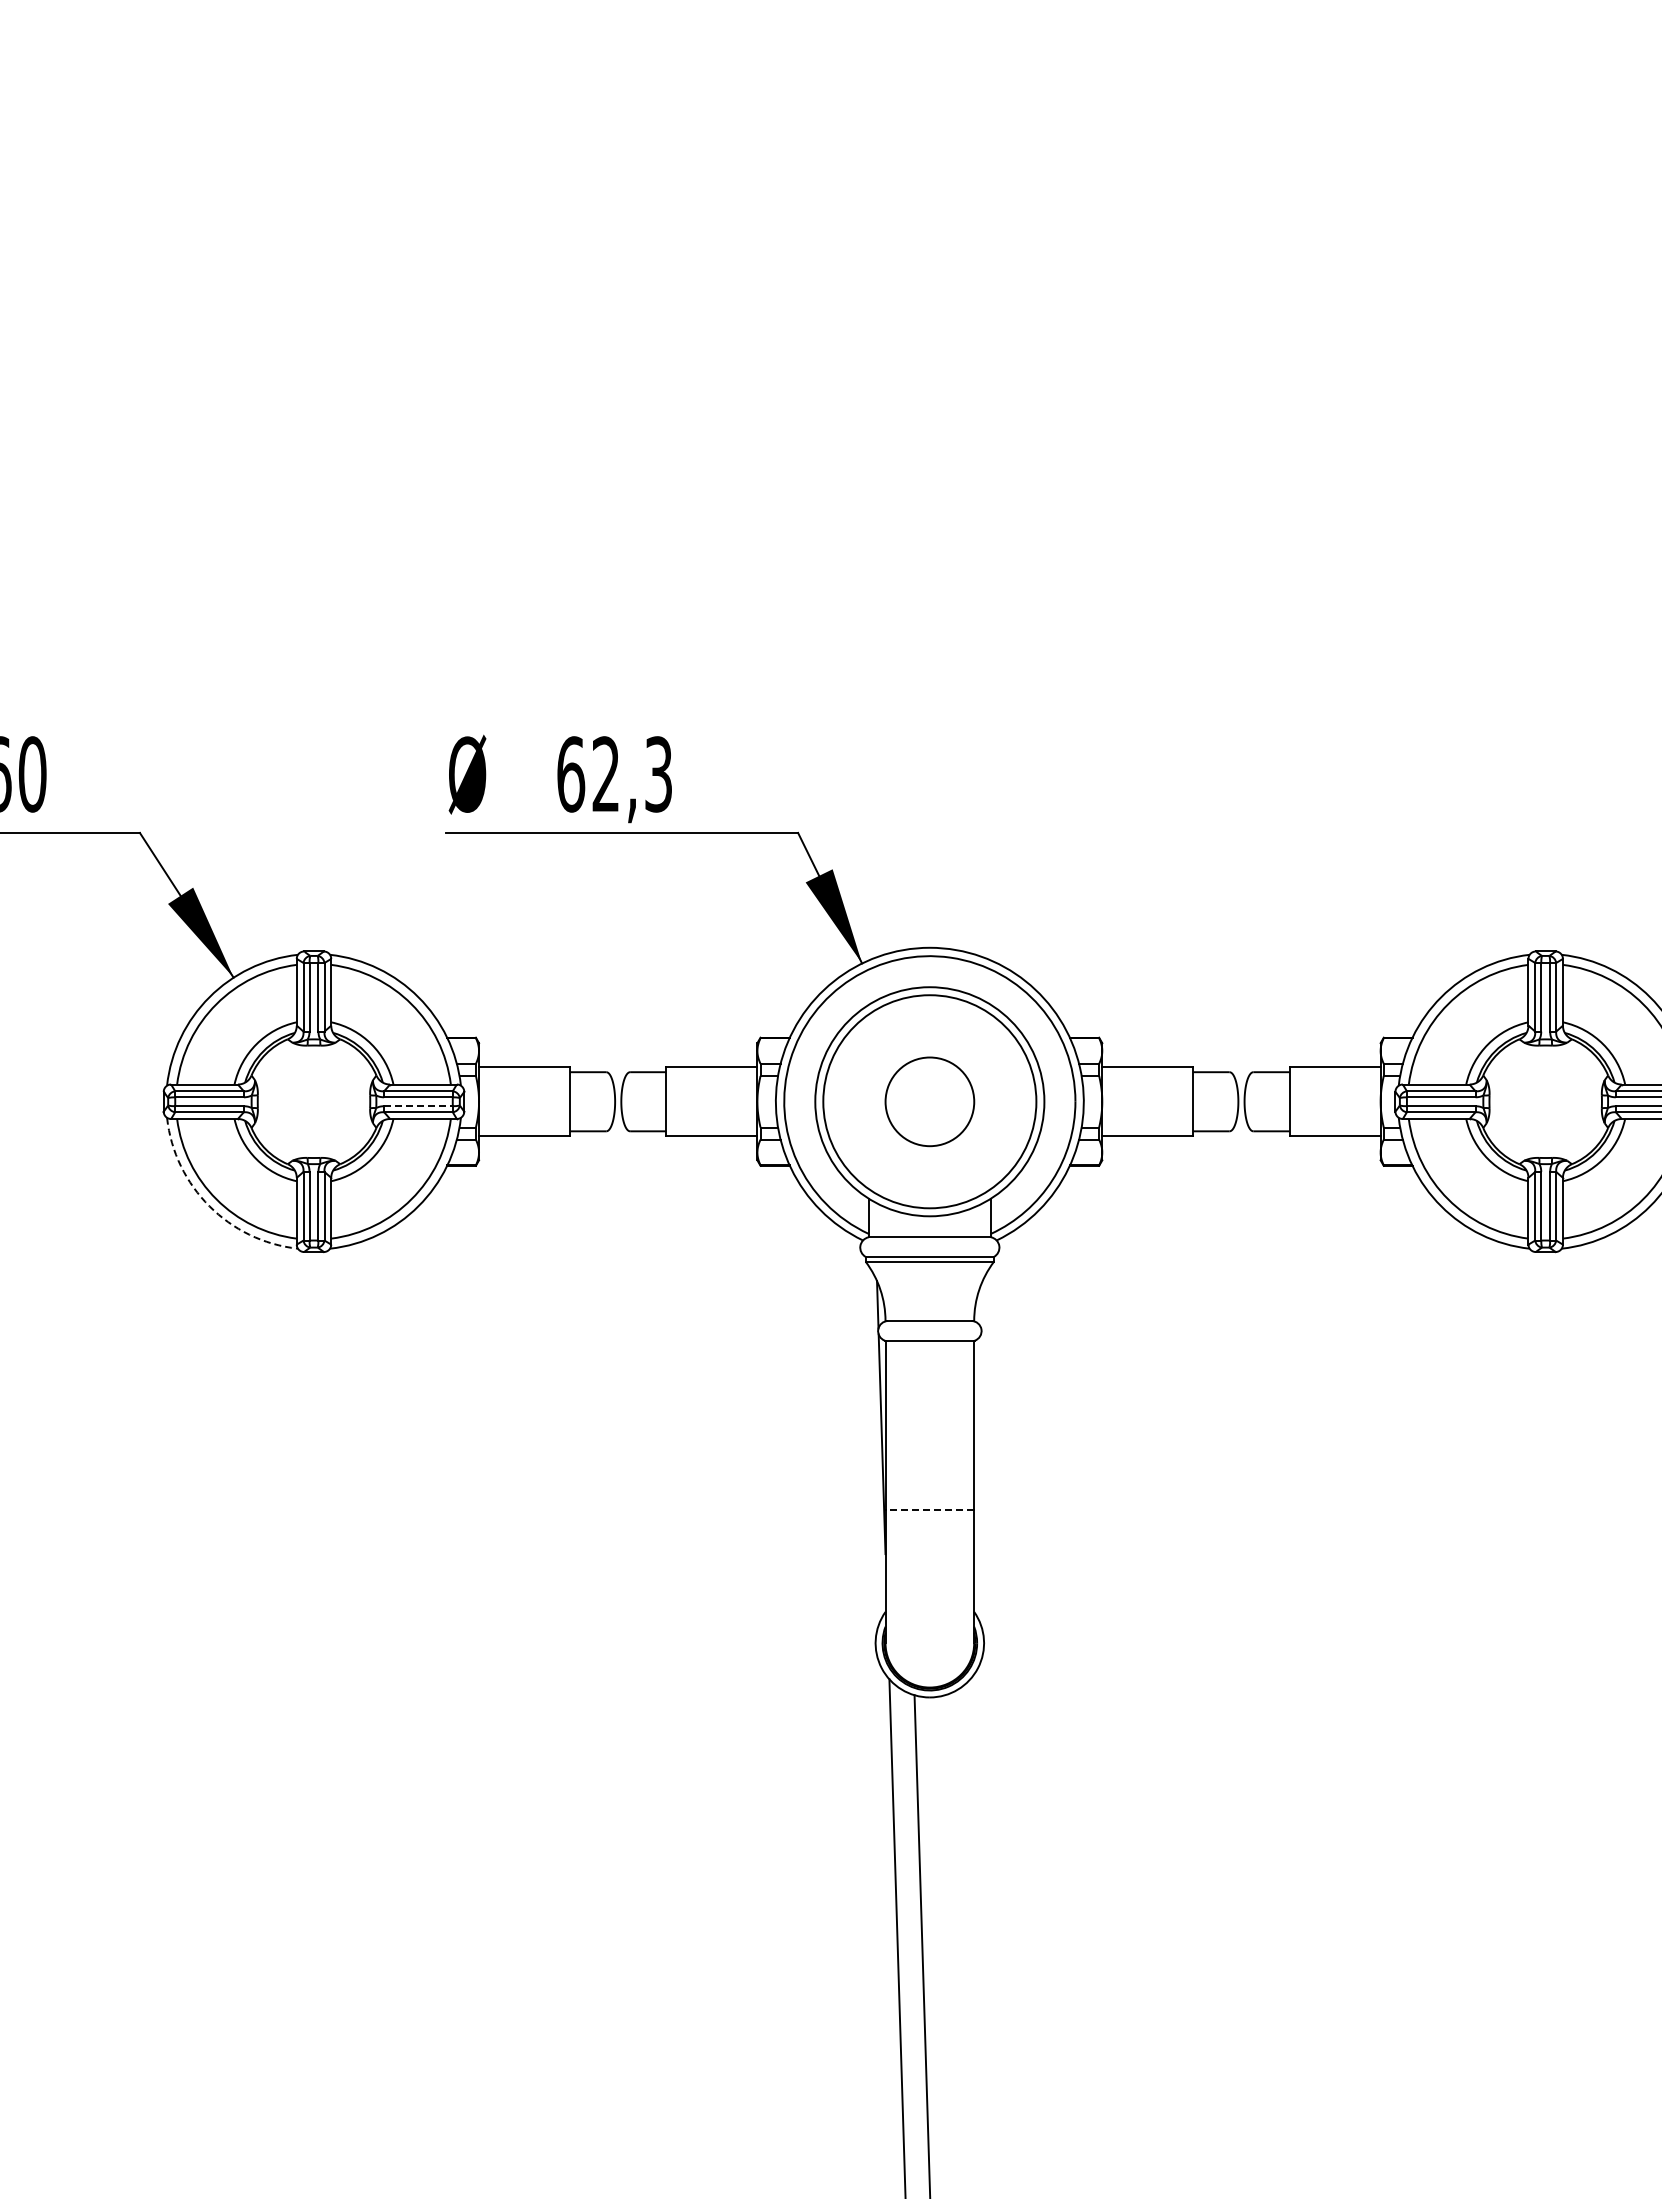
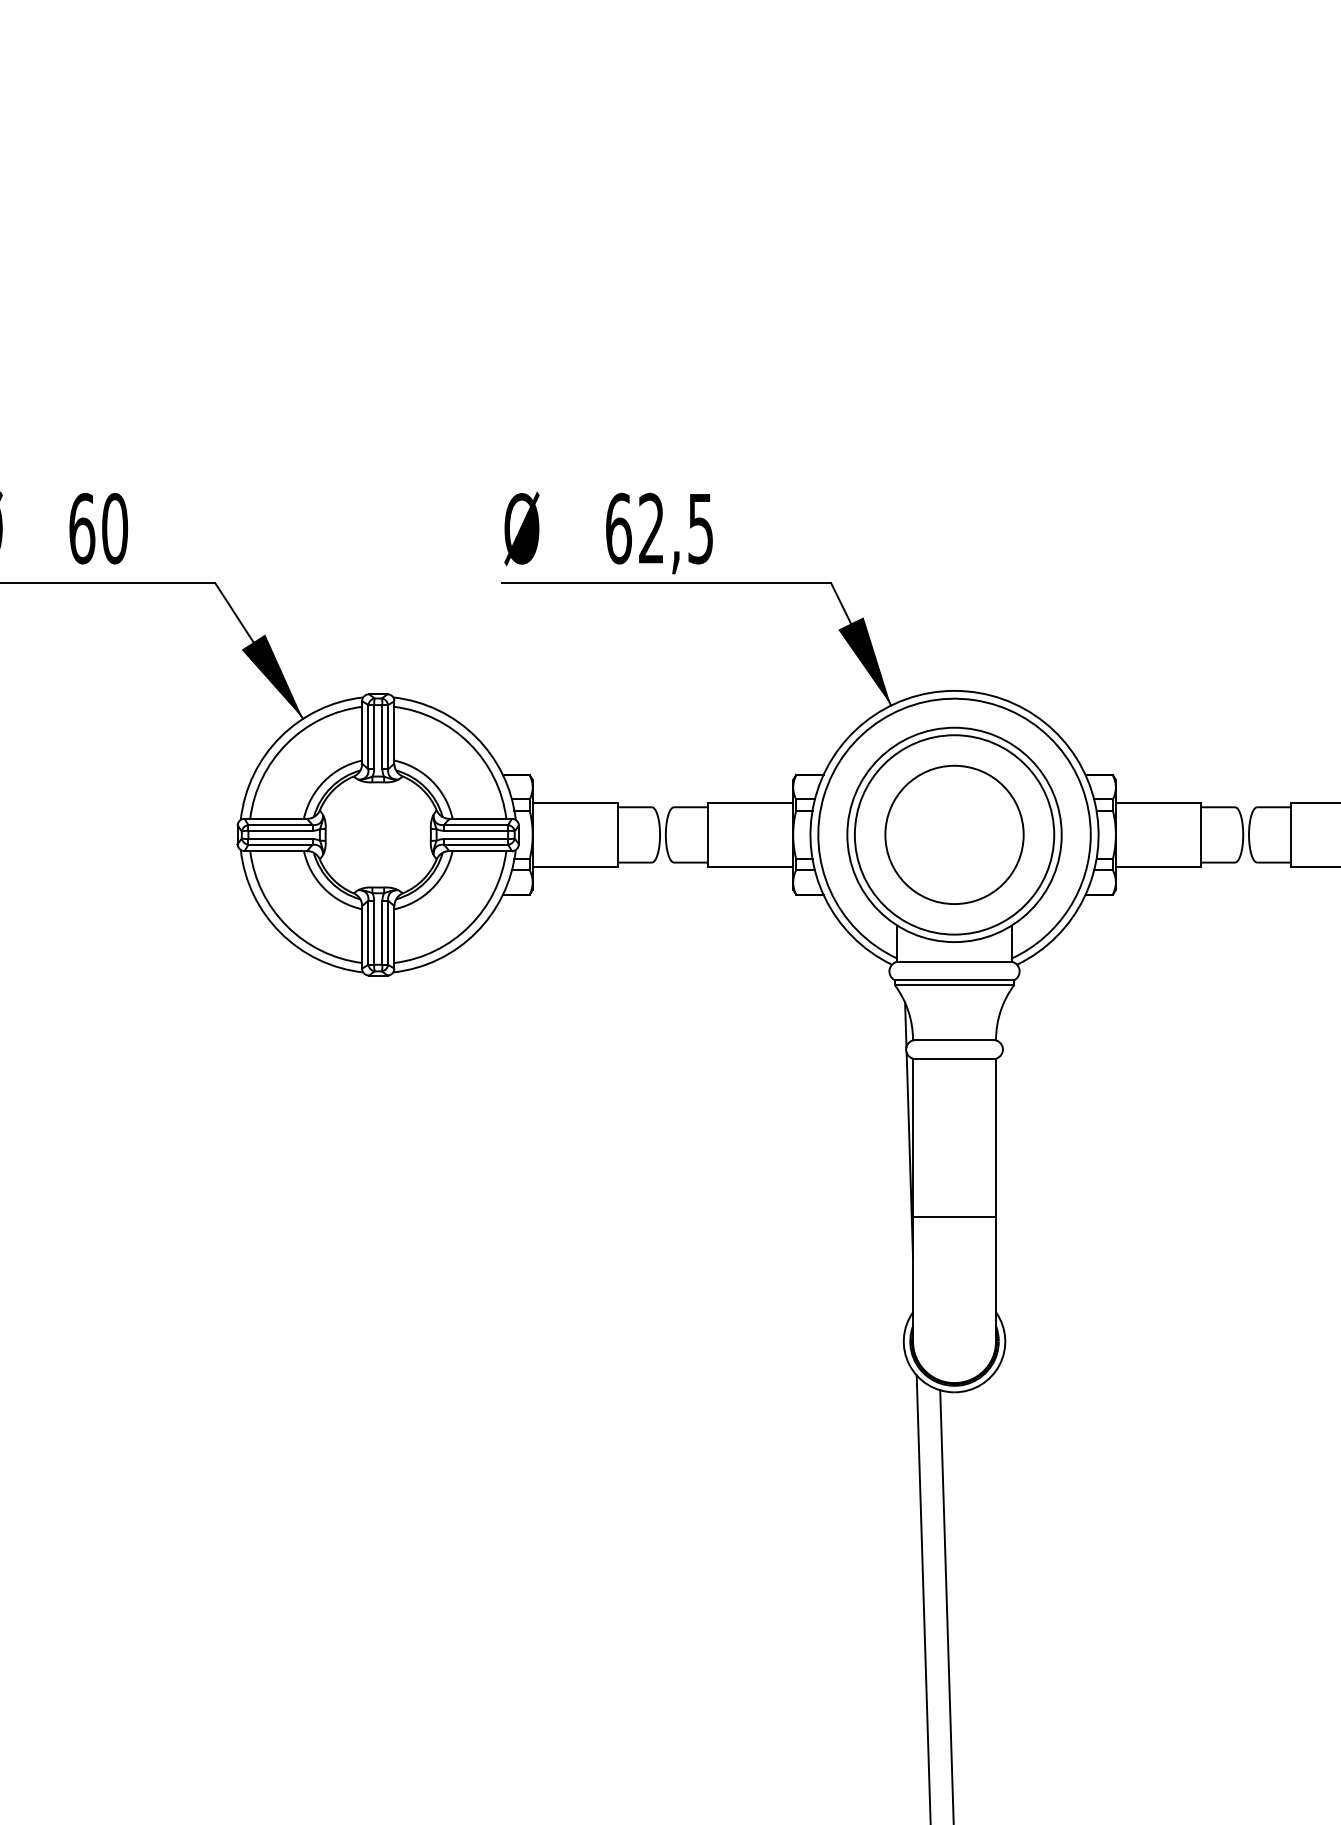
text: (658, 774) -> (700, 528), 62,3 -> 62,5
circle: (929, 1101) -> (954, 834), size x1.67
line: (418, 1106) -> (476, 839), dashed -> solid
arc: (209, 1206) -> (280, 932), dashed -> solid
line: (929, 1510) -> (954, 1217), dashed -> solid

